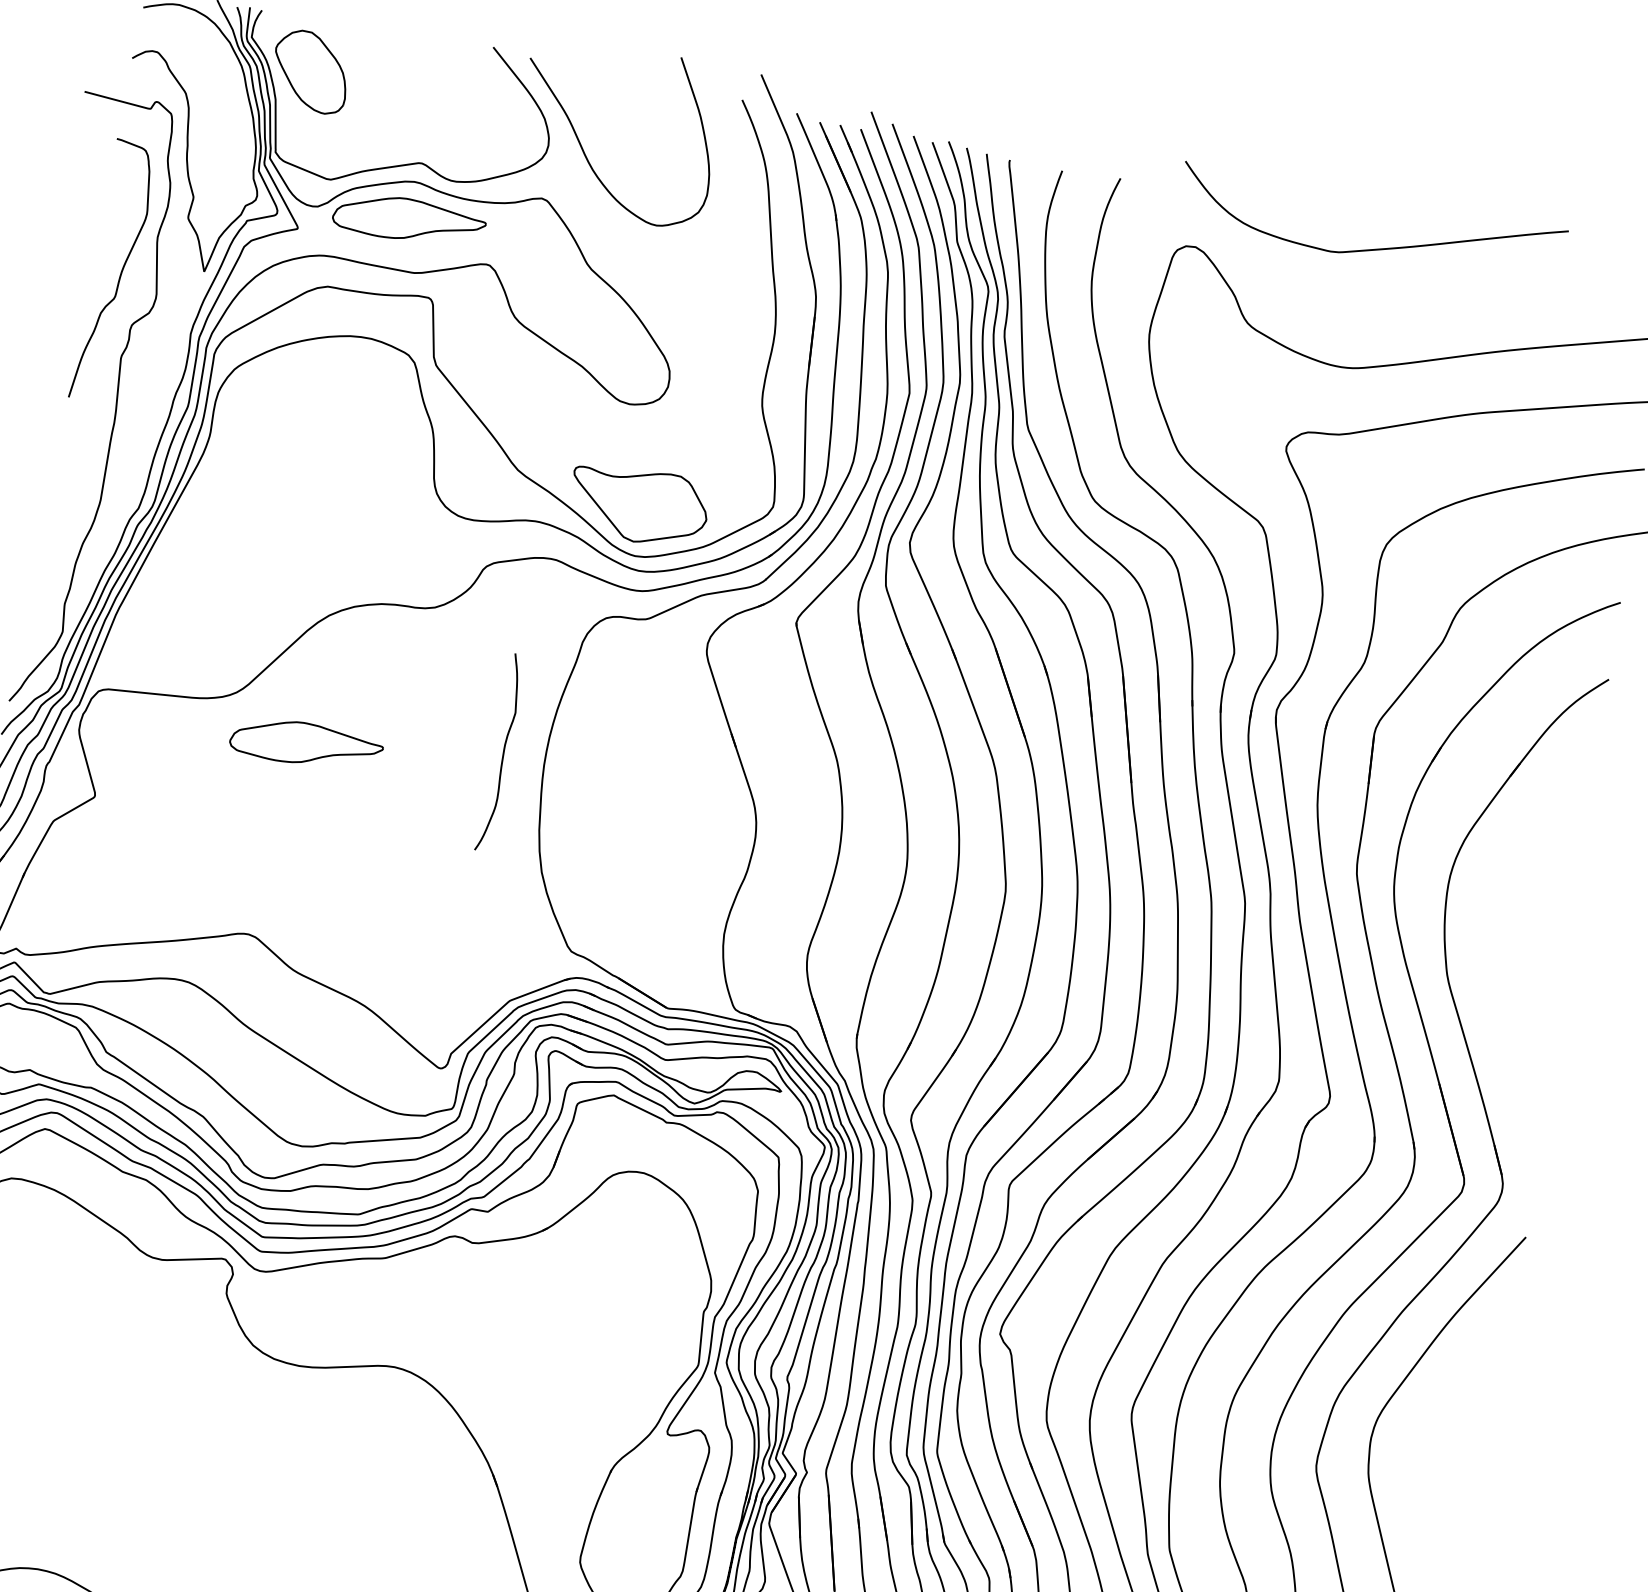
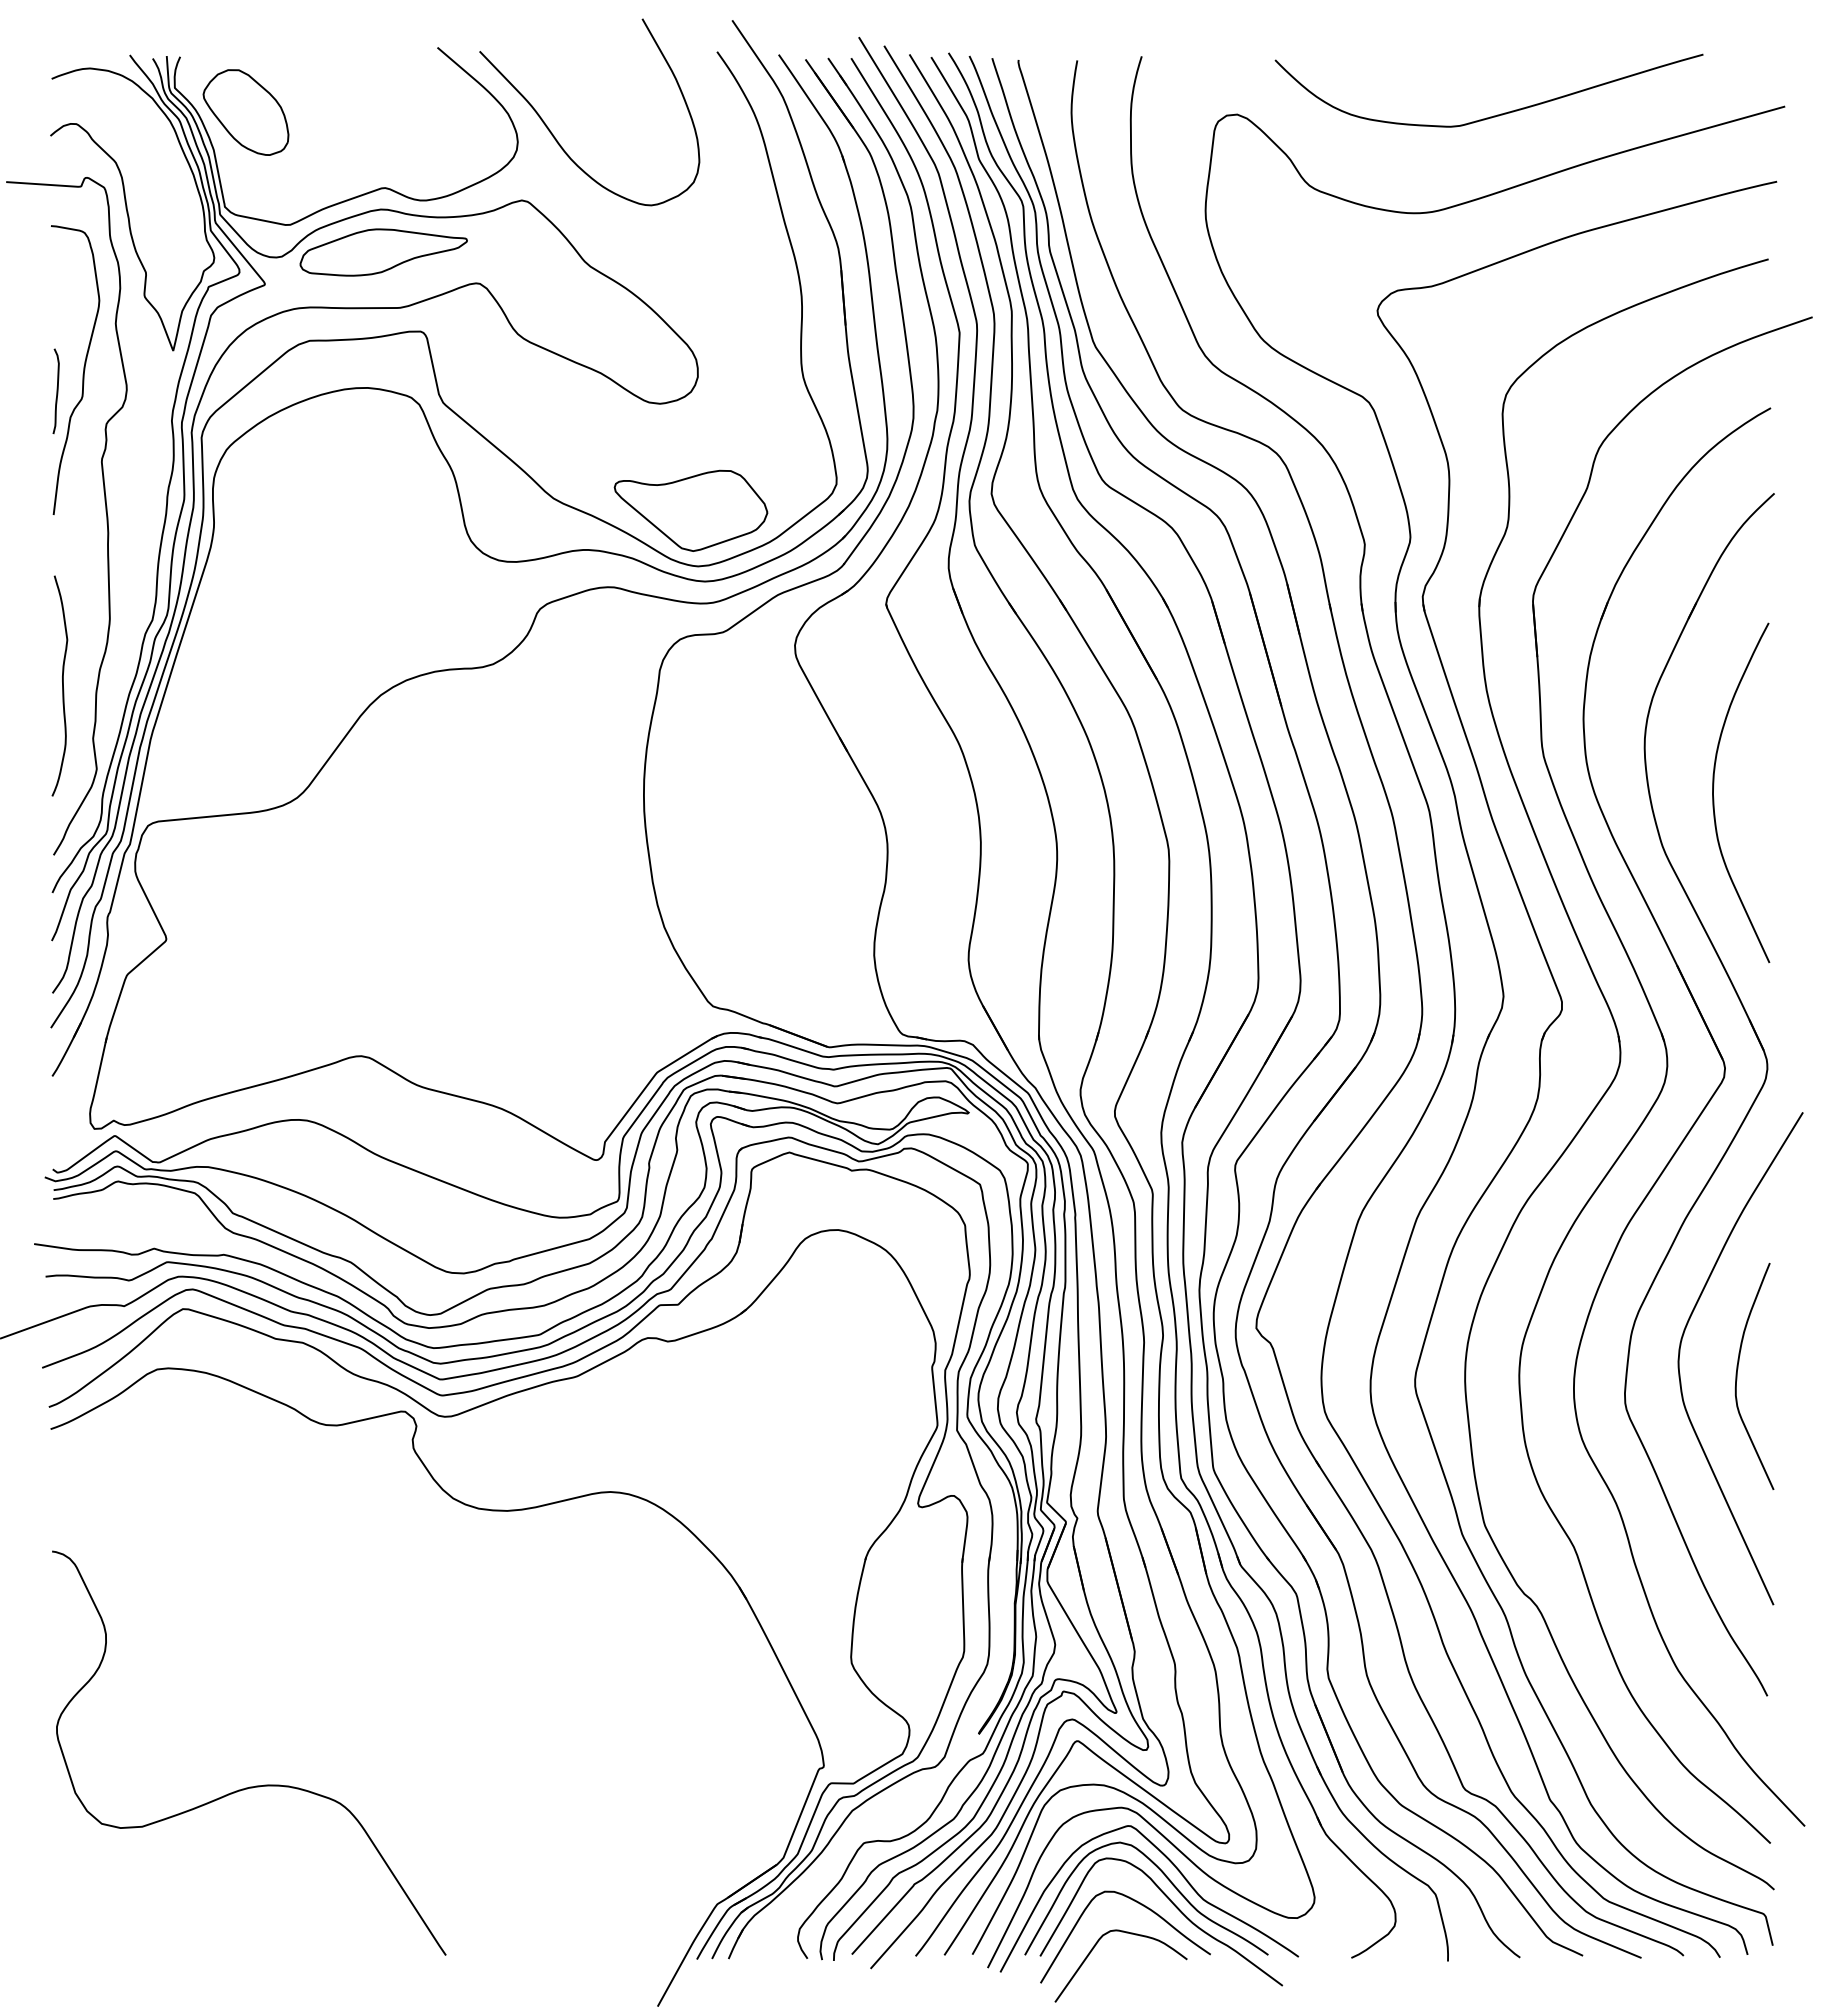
curve: (1370, 248) -> (1493, 115), moved
curve: (93, 286) -> (56, 390), added
part: (306, 744) -> (383, 839), removed
curve: (503, 752) -> (62, 685), moved
curve: (1501, 941) -> (1714, 798), added
curve: (1421, 1460) -> (1737, 1375), added

